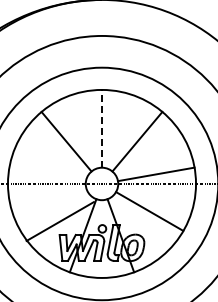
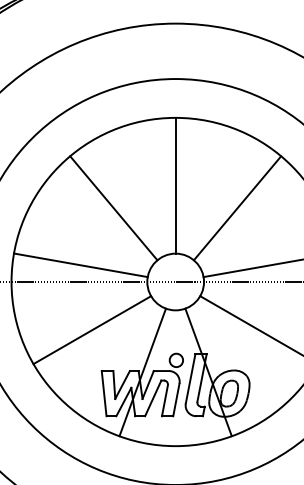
line: (102, 128) -> (176, 185), dashed -> solid
line: (47, 174) -> (80, 265), added
line: (59, 221) -> (90, 330), moved

